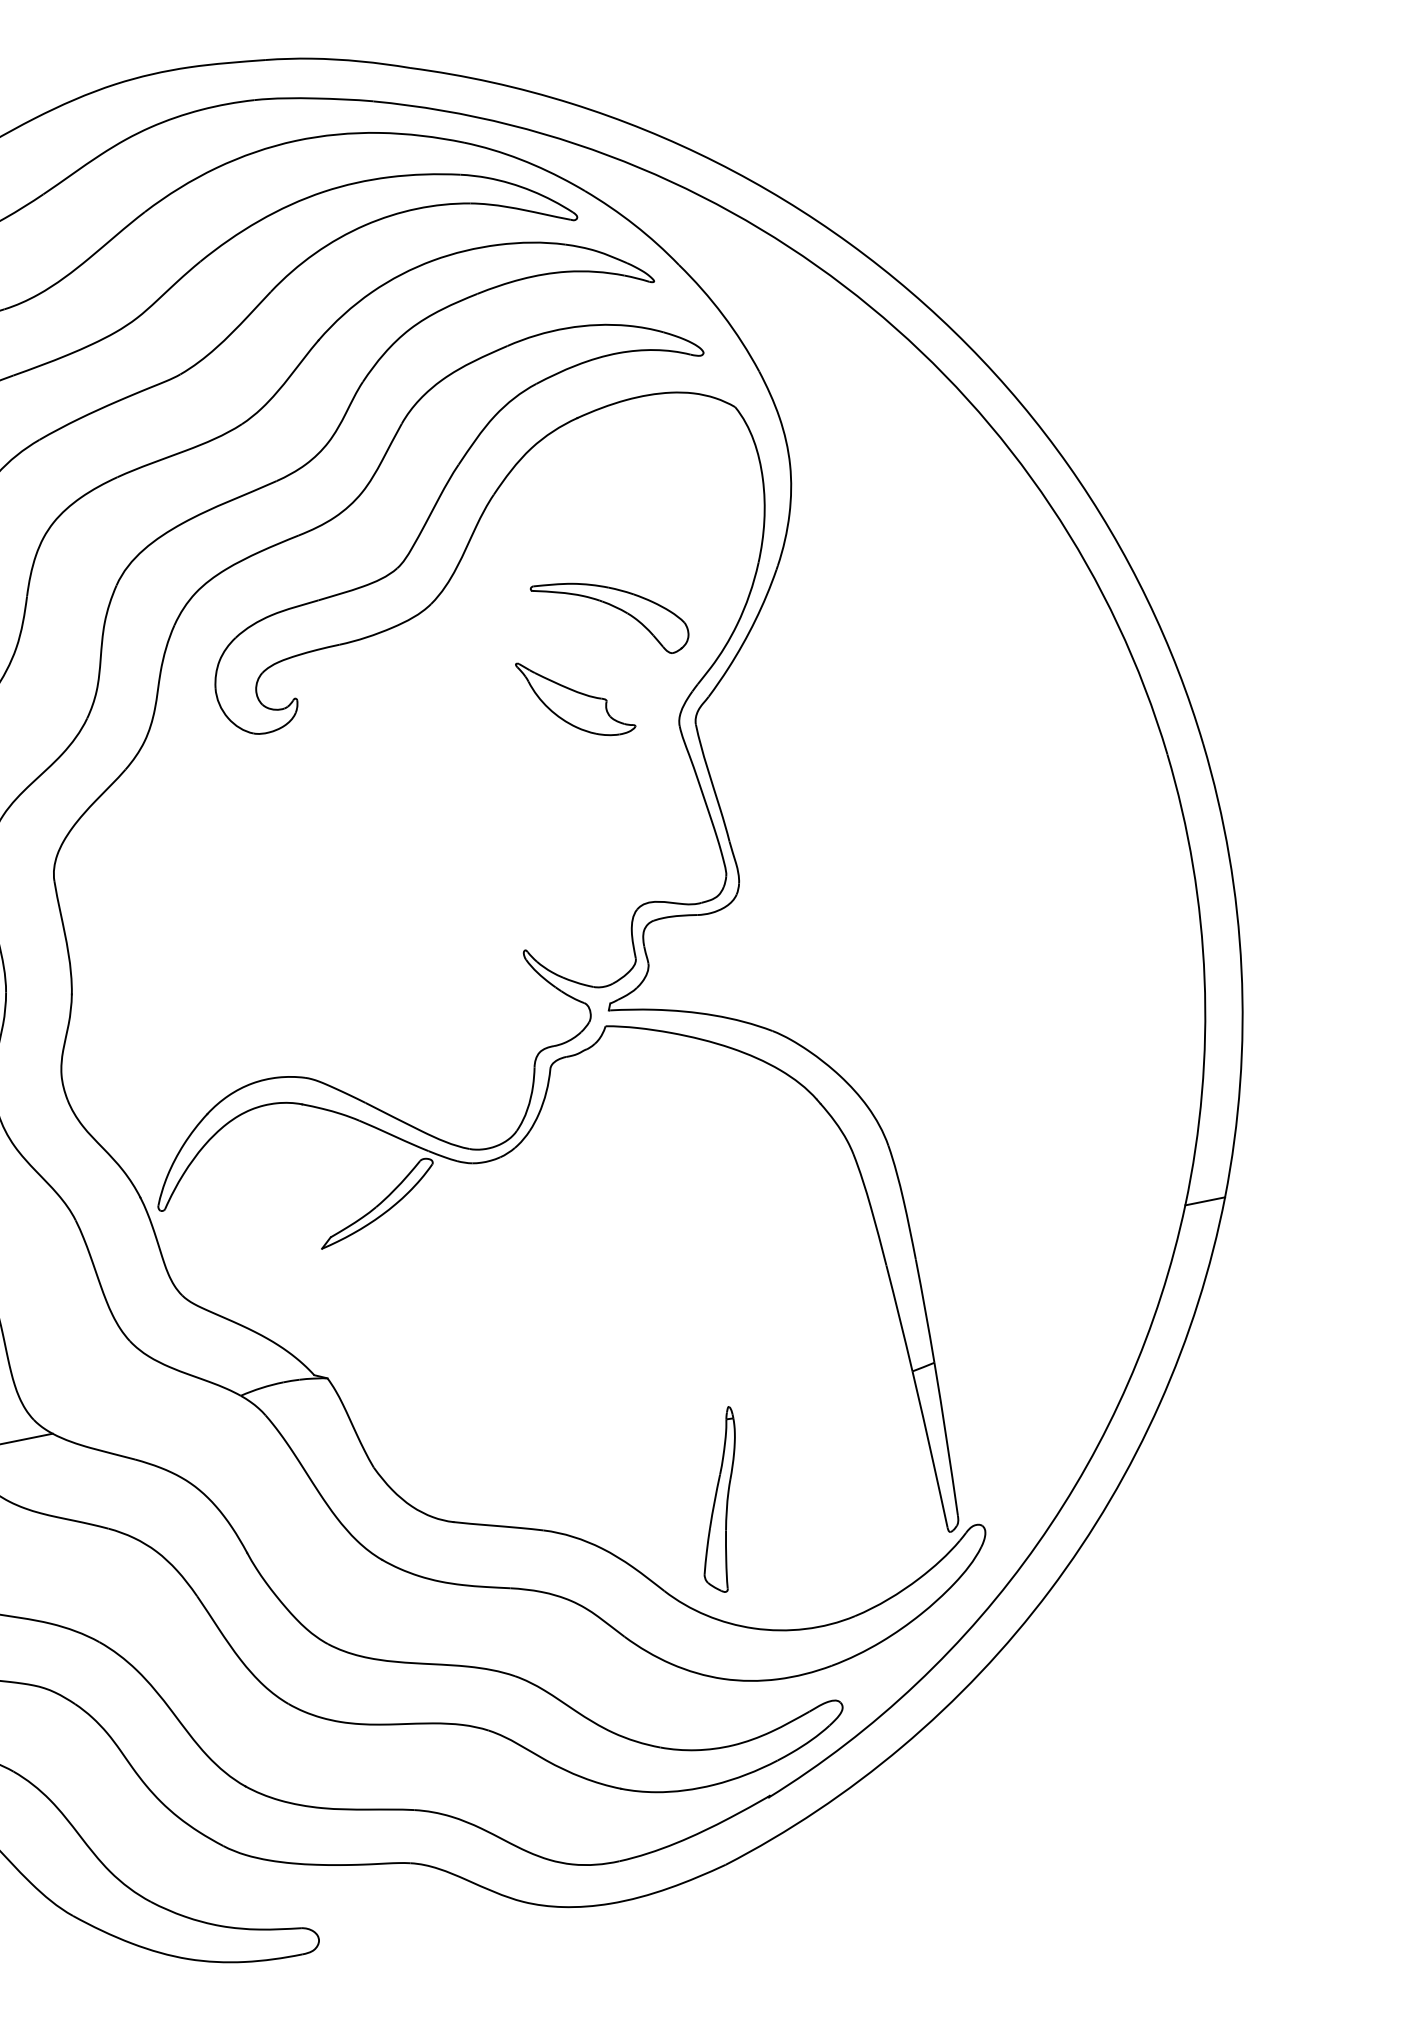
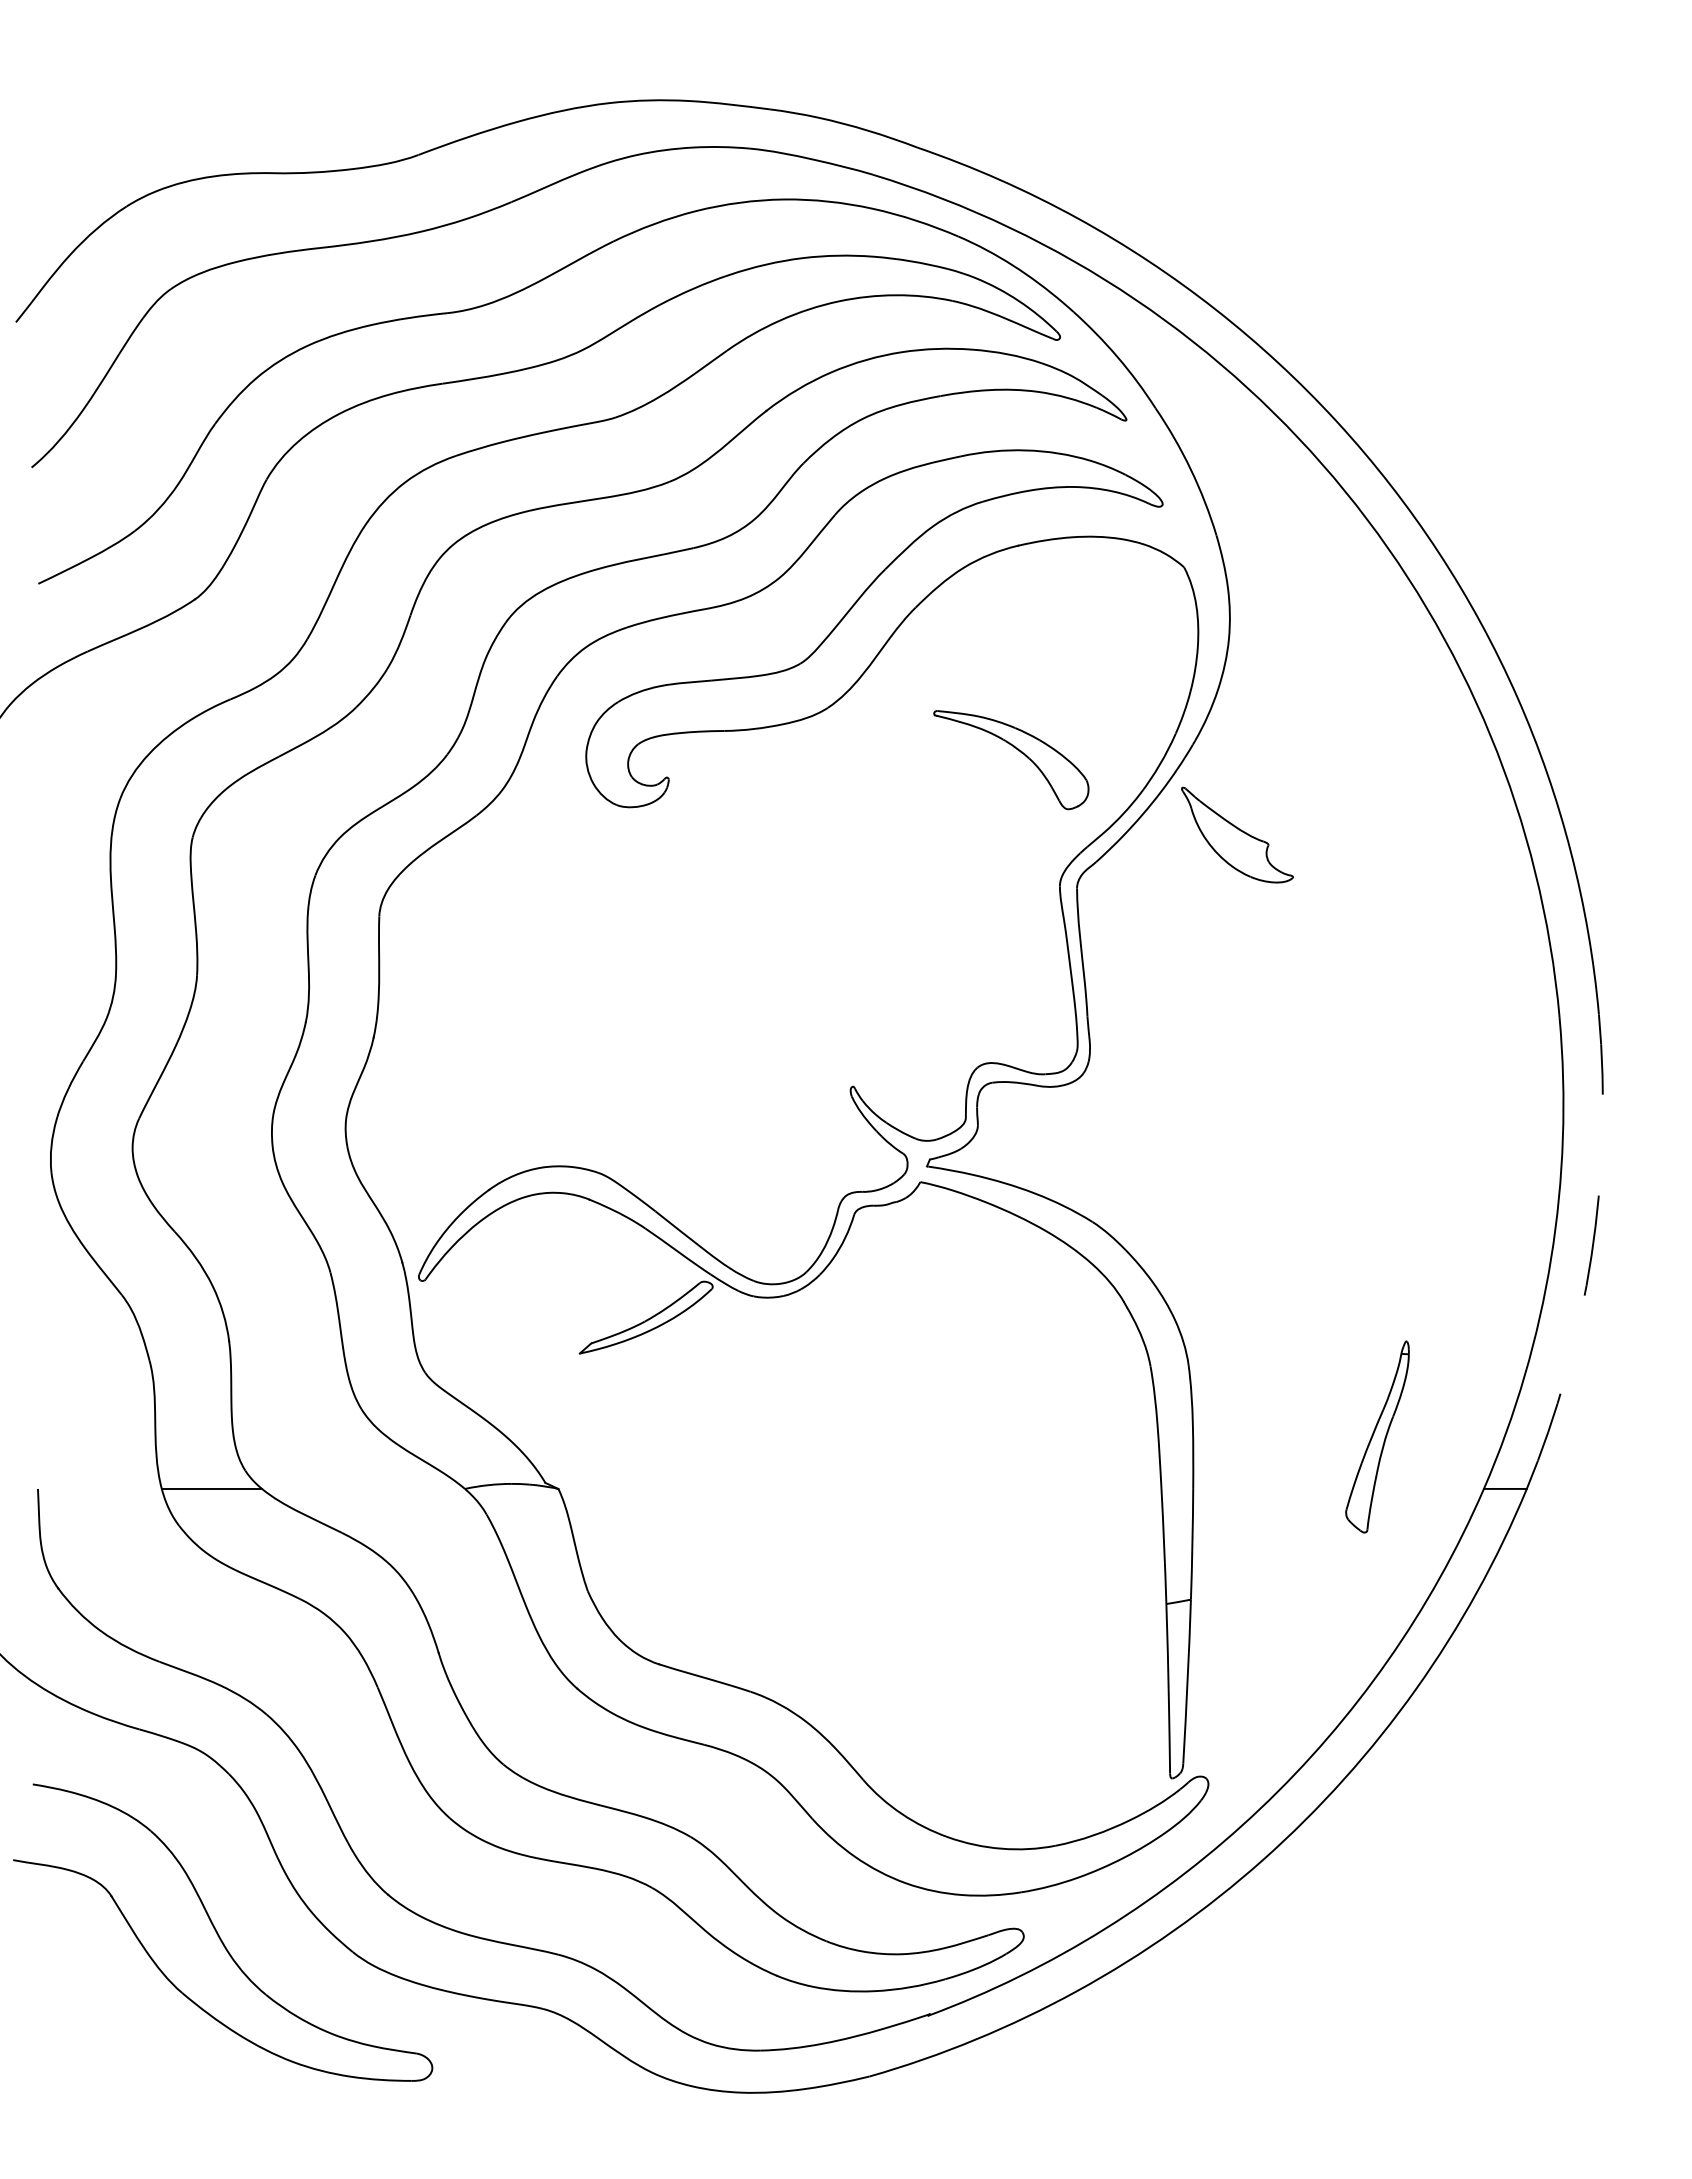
part: (575, 696) -> (1237, 834), moved
arc: (1241, 969) -> (1591, 1256), solid -> dashed
part: (719, 1500) -> (1377, 1436), moved

